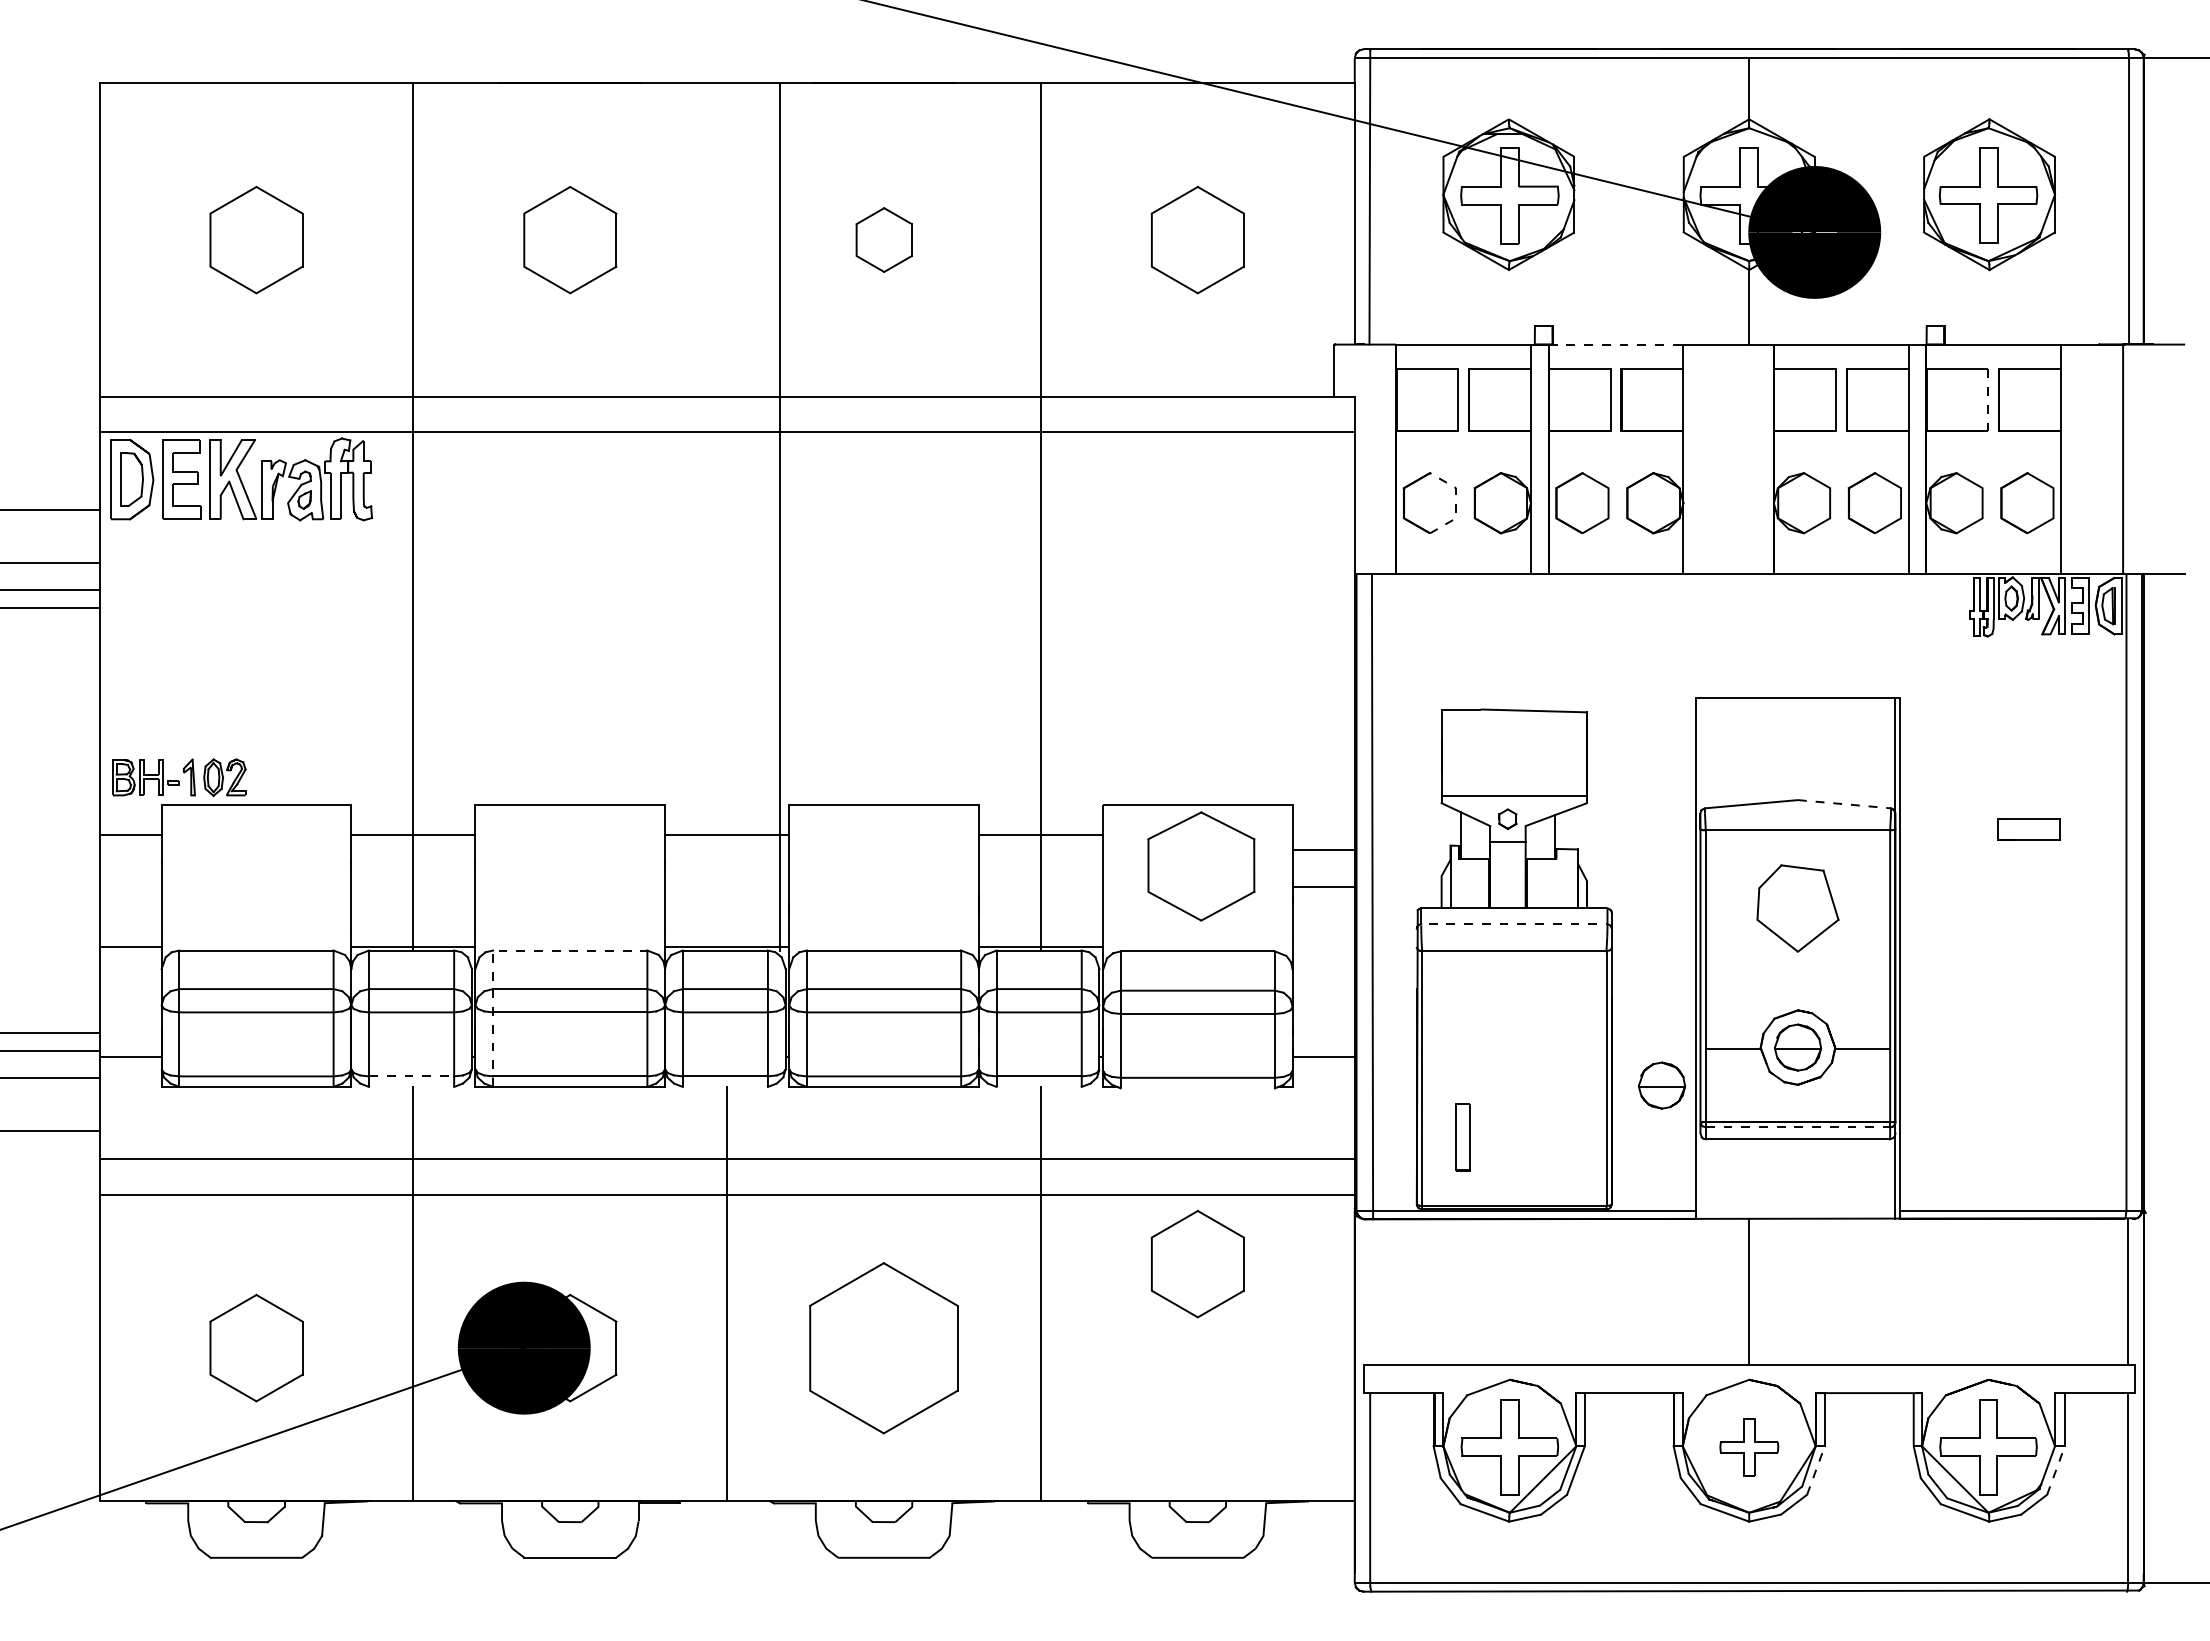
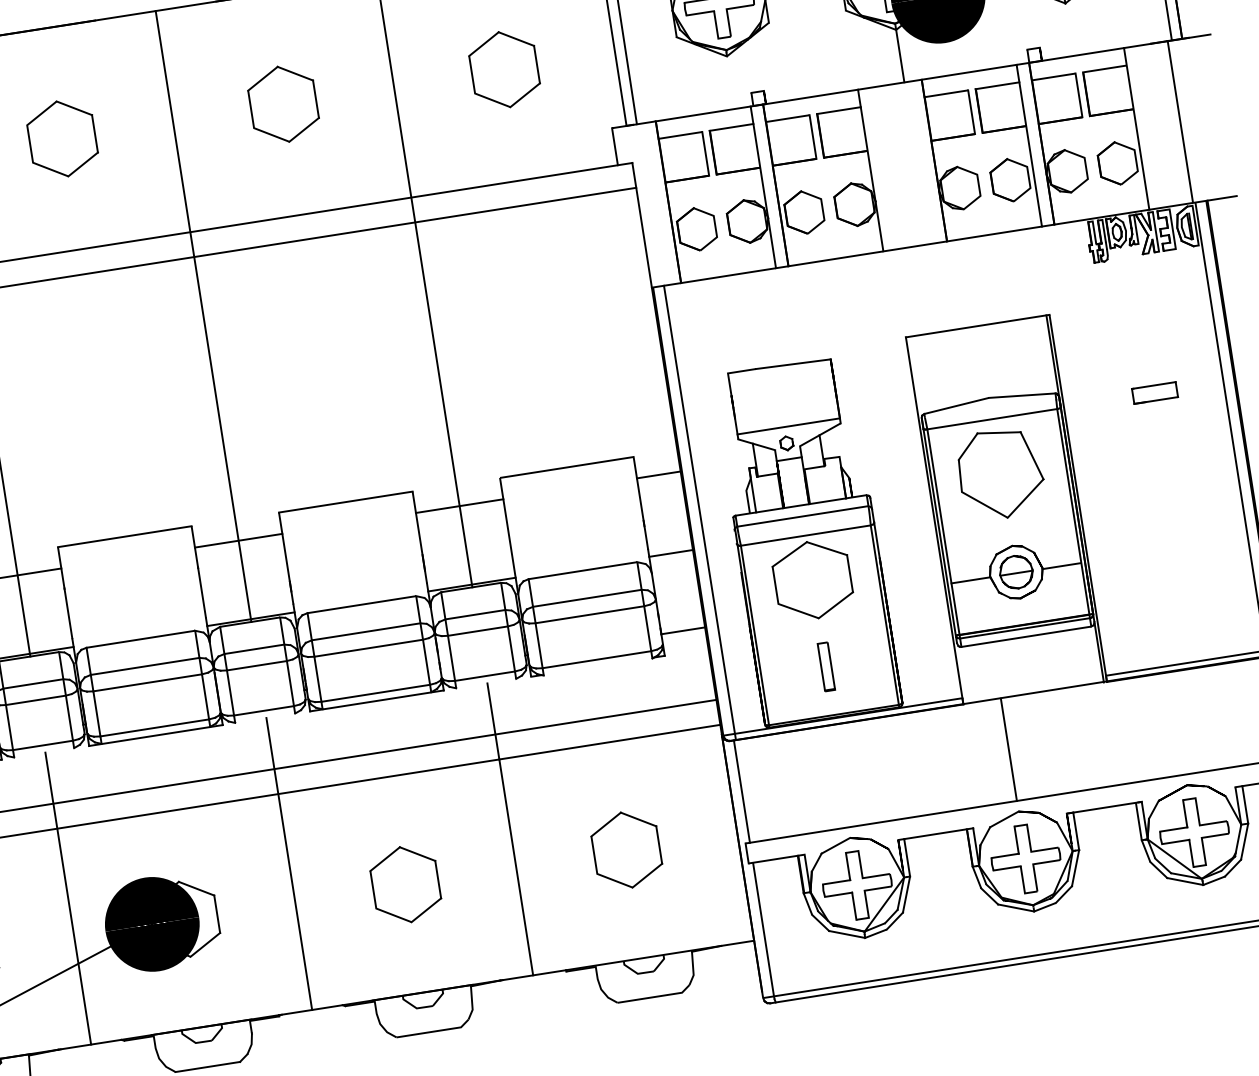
part: (884, 239) -> (283, 103), size x1.67
line: (1616, 344) -> (810, 97), dashed -> solid
line: (1988, 399) -> (1078, 94), dashed -> solid
line: (1456, 502) -> (715, 225), dashed -> solid
line: (780, 516) -> (203, 316), moved
line: (1844, 804) -> (1022, 395), dashed -> solid
line: (1323, 849) -> (670, 553), moved
part: (1201, 866) -> (812, 580), moved
line: (1323, 887) -> (658, 475), moved
part: (1797, 908) -> (1000, 474), size x1.43
line: (1508, 923) -> (798, 516), dashed -> solid
line: (502, 950) -> (93, 646), dashed -> solid
line: (411, 1076) -> (42, 745), dashed -> solid
part: (1662, 1085) -> (925, 613), removed
line: (1798, 1127) -> (1025, 628), dashed -> solid
part: (1462, 1137) -> (825, 666), moved
part: (1197, 1263) -> (626, 849), moved
line: (1370, 1291) -> (742, 791), added
part: (884, 1347) -> (405, 884), size x0.62
part: (1749, 1447) -> (1026, 859), size x1.67
line: (1815, 1470) -> (1075, 868), dashed -> solid
line: (2056, 1470) -> (1244, 841), dashed -> solid

